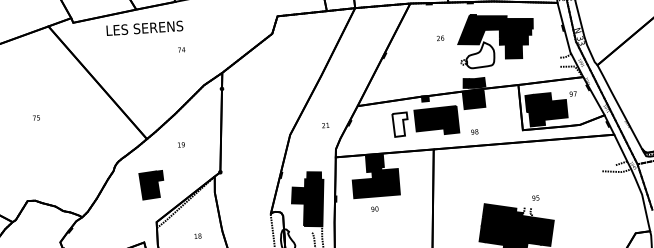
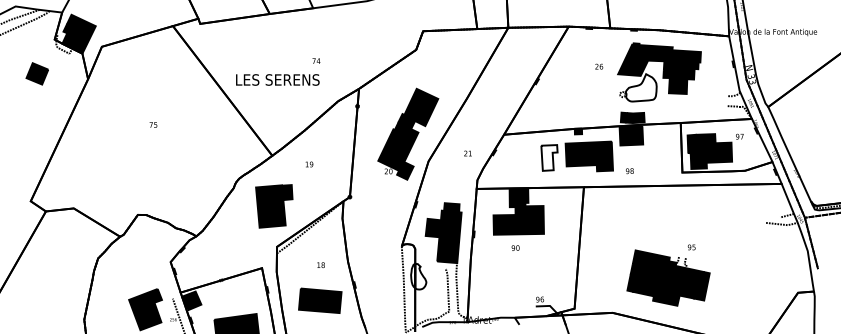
text: (144, 27) -> (277, 79), moved
part: (270, 110) -> (408, 133), added
part: (151, 185) -> (274, 206), size x1.43

